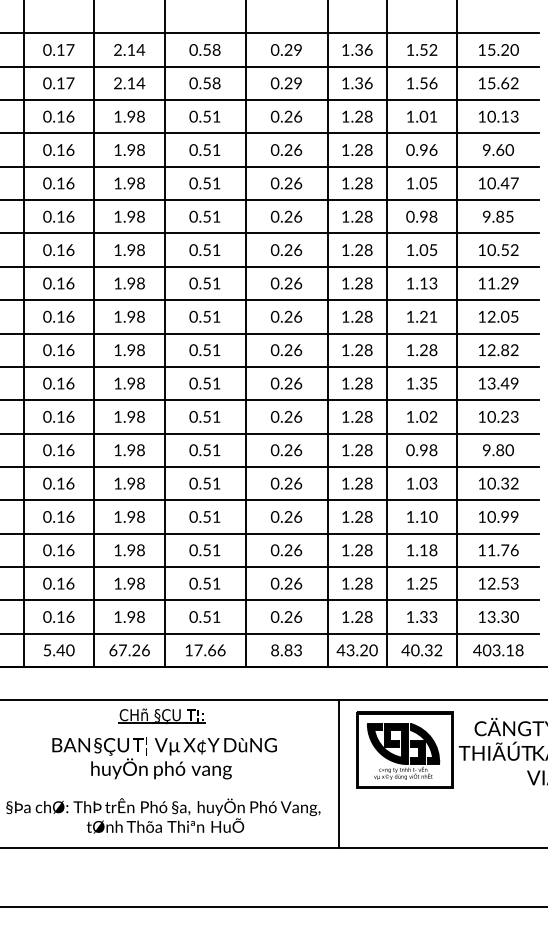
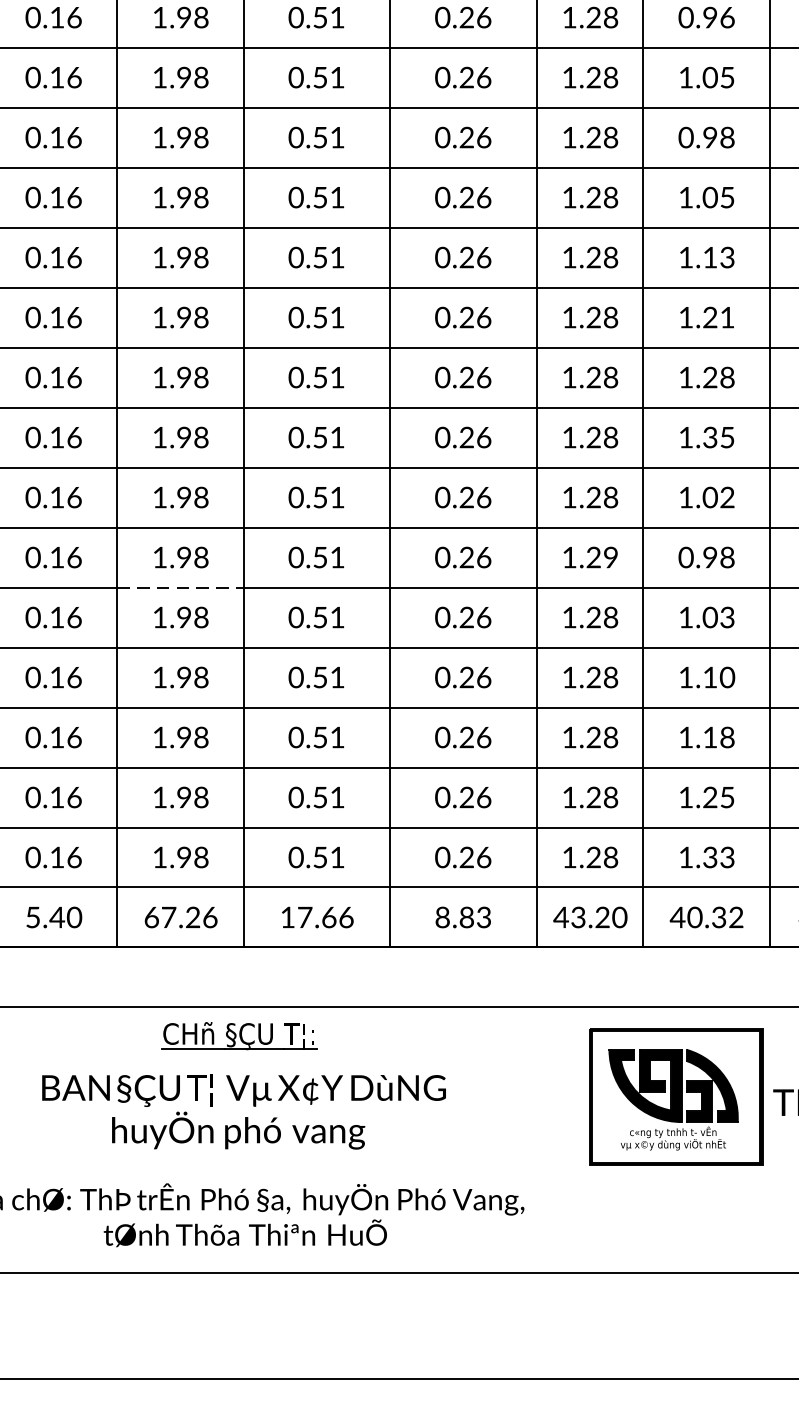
text: (368, 450) -> (610, 557), 1.28 -> 1.29
line: (129, 466) -> (180, 586), solid -> dashed
line: (339, 773) -> (558, 1138), removed

